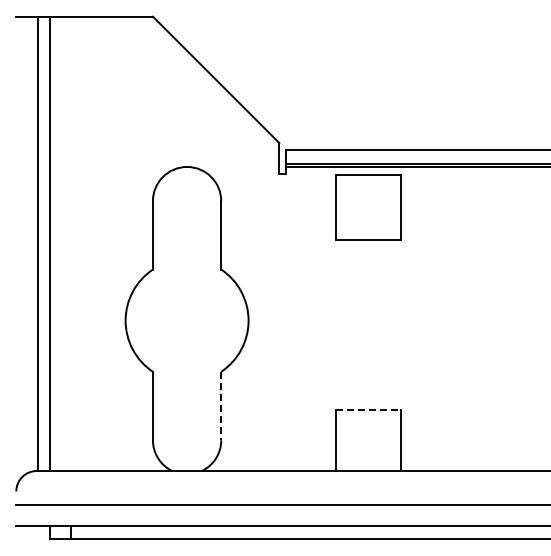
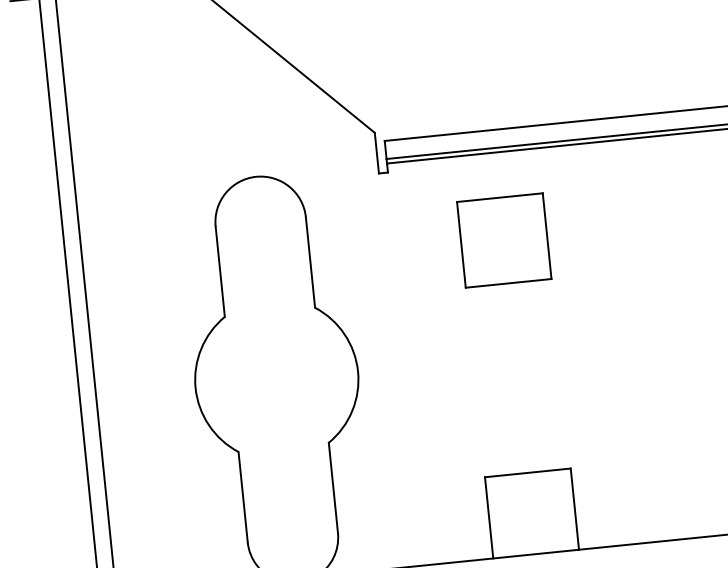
part: (368, 207) -> (504, 240), moved
line: (221, 406) -> (333, 488), dashed -> solid
line: (368, 409) -> (528, 472), dashed -> solid

